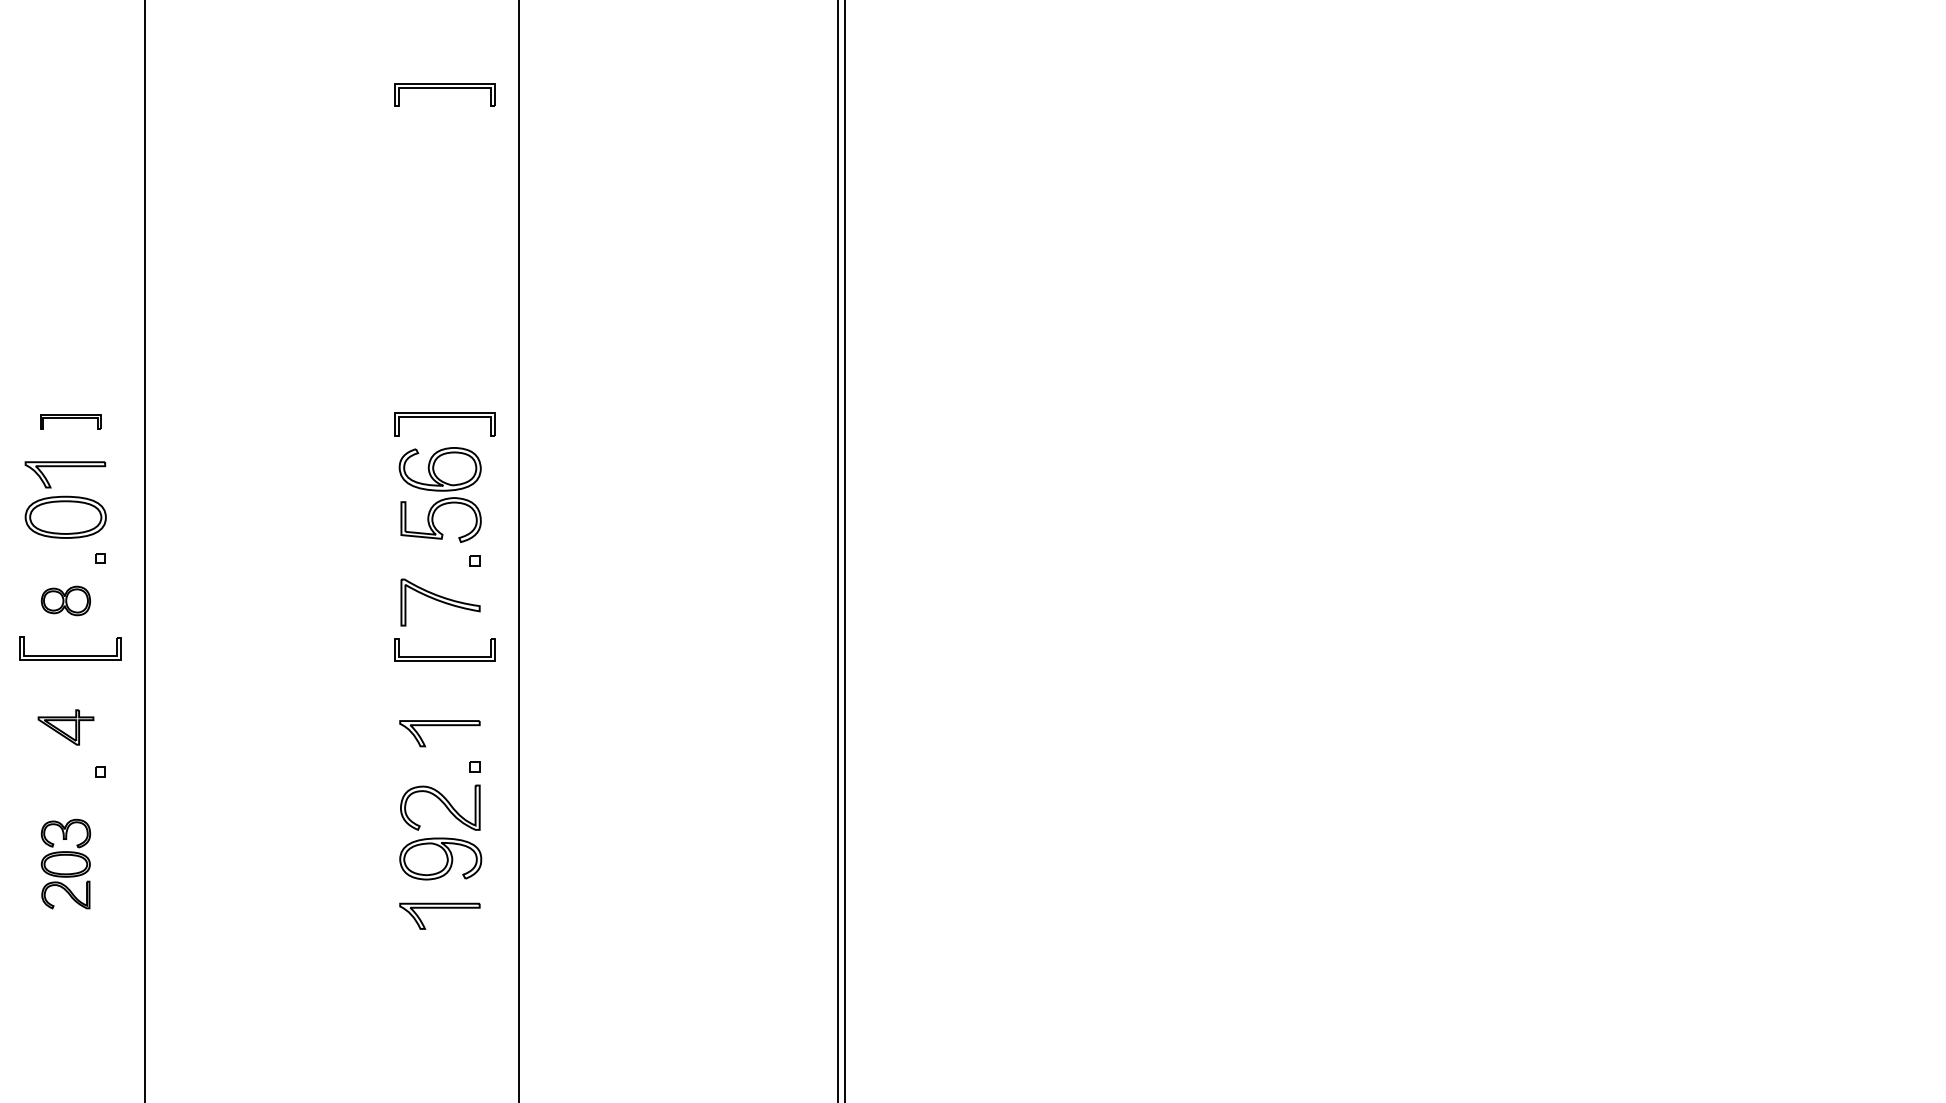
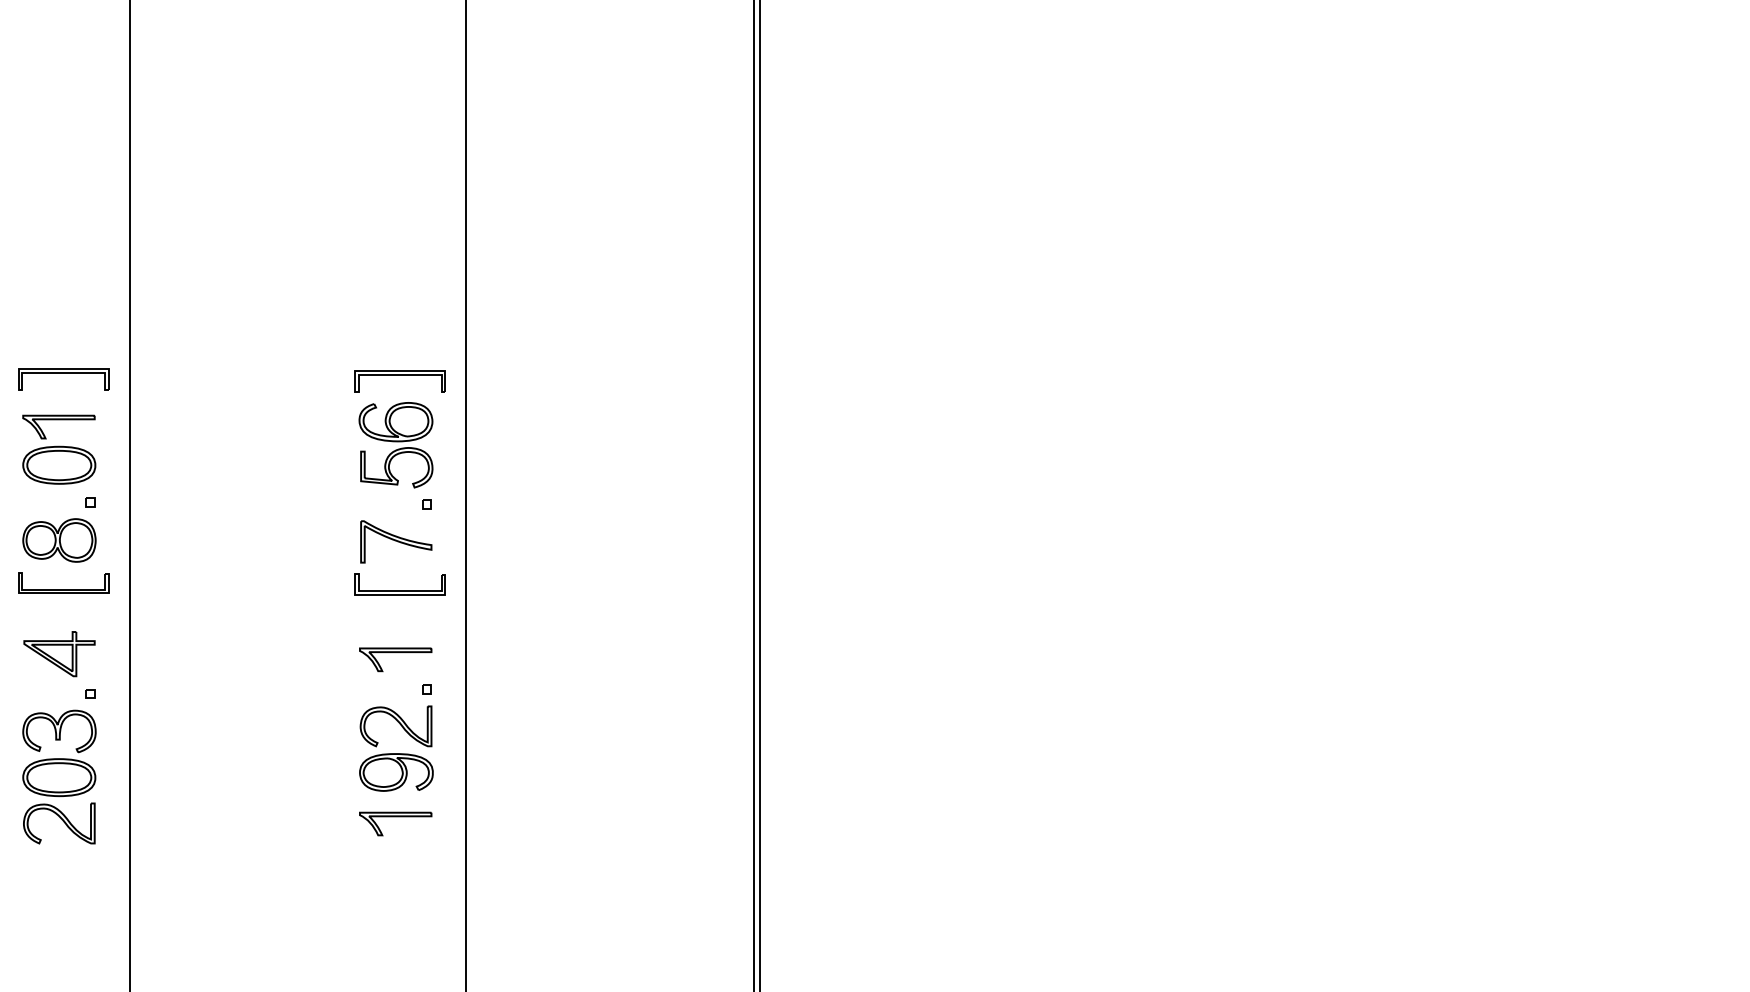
part: (444, 94) -> (399, 85), removed
part: (70, 421) -> (63, 379), size x1.67
part: (66, 600) -> (59, 540), size x1.67
part: (66, 727) -> (59, 654), size x1.43
part: (66, 863) -> (59, 776), size x1.67

